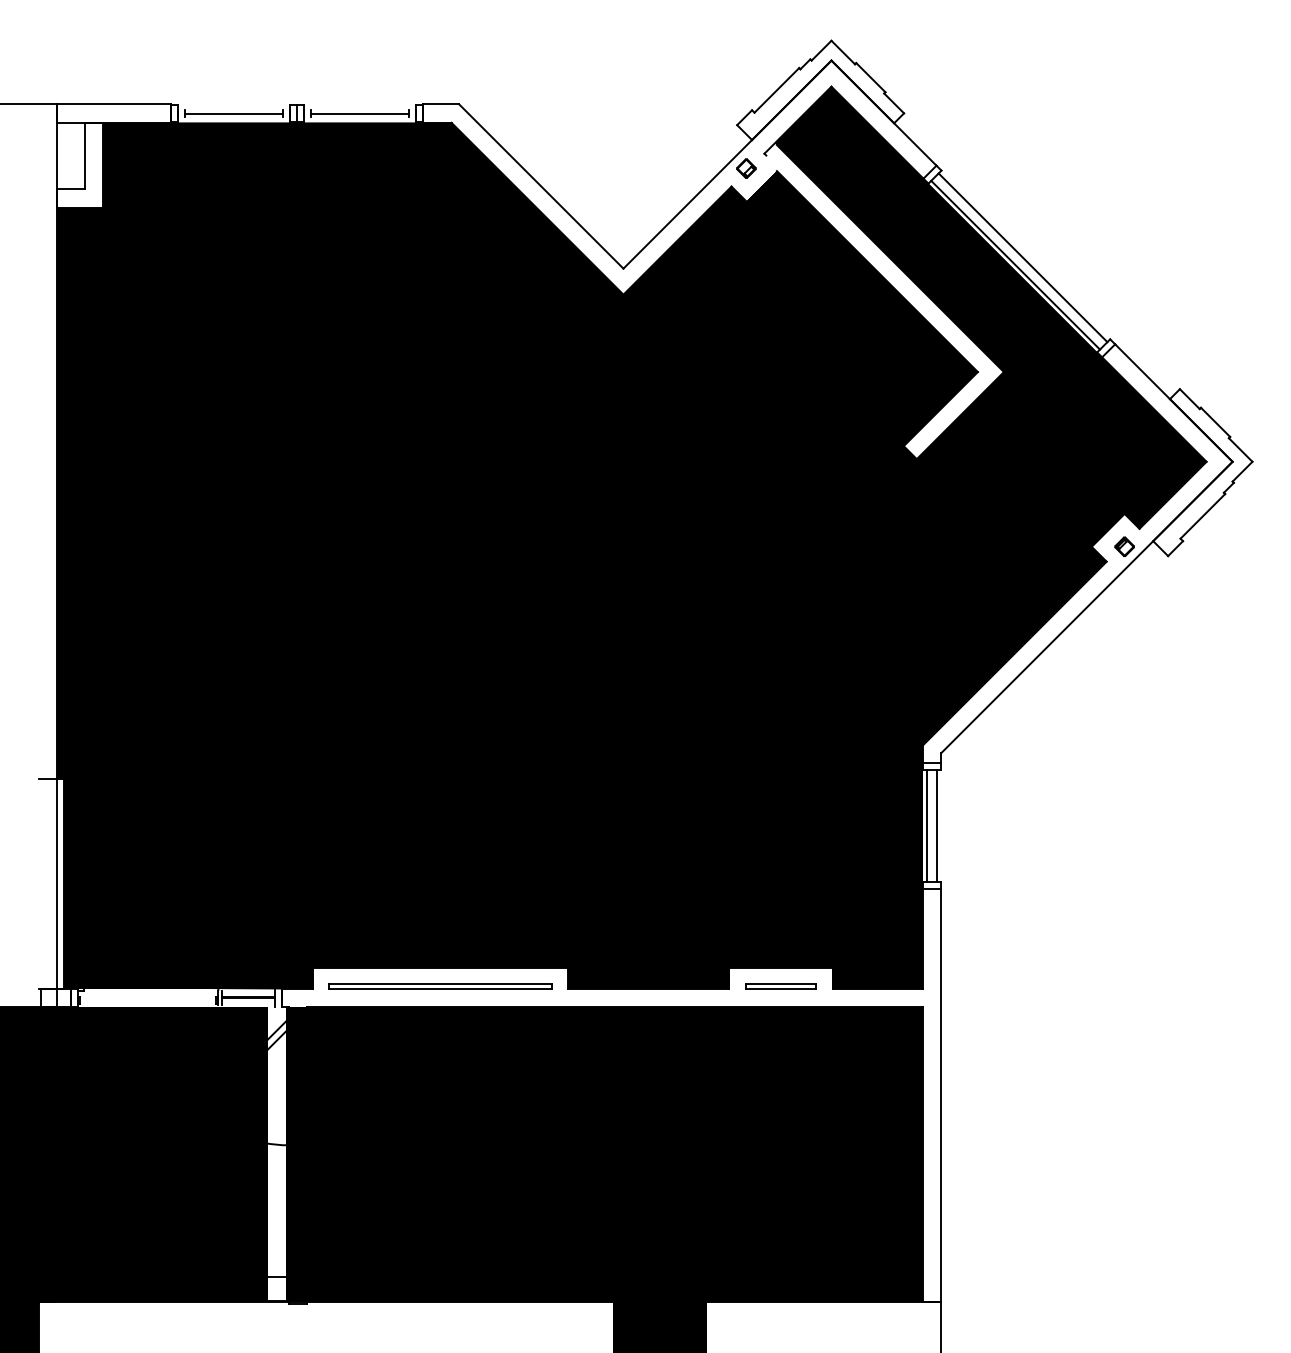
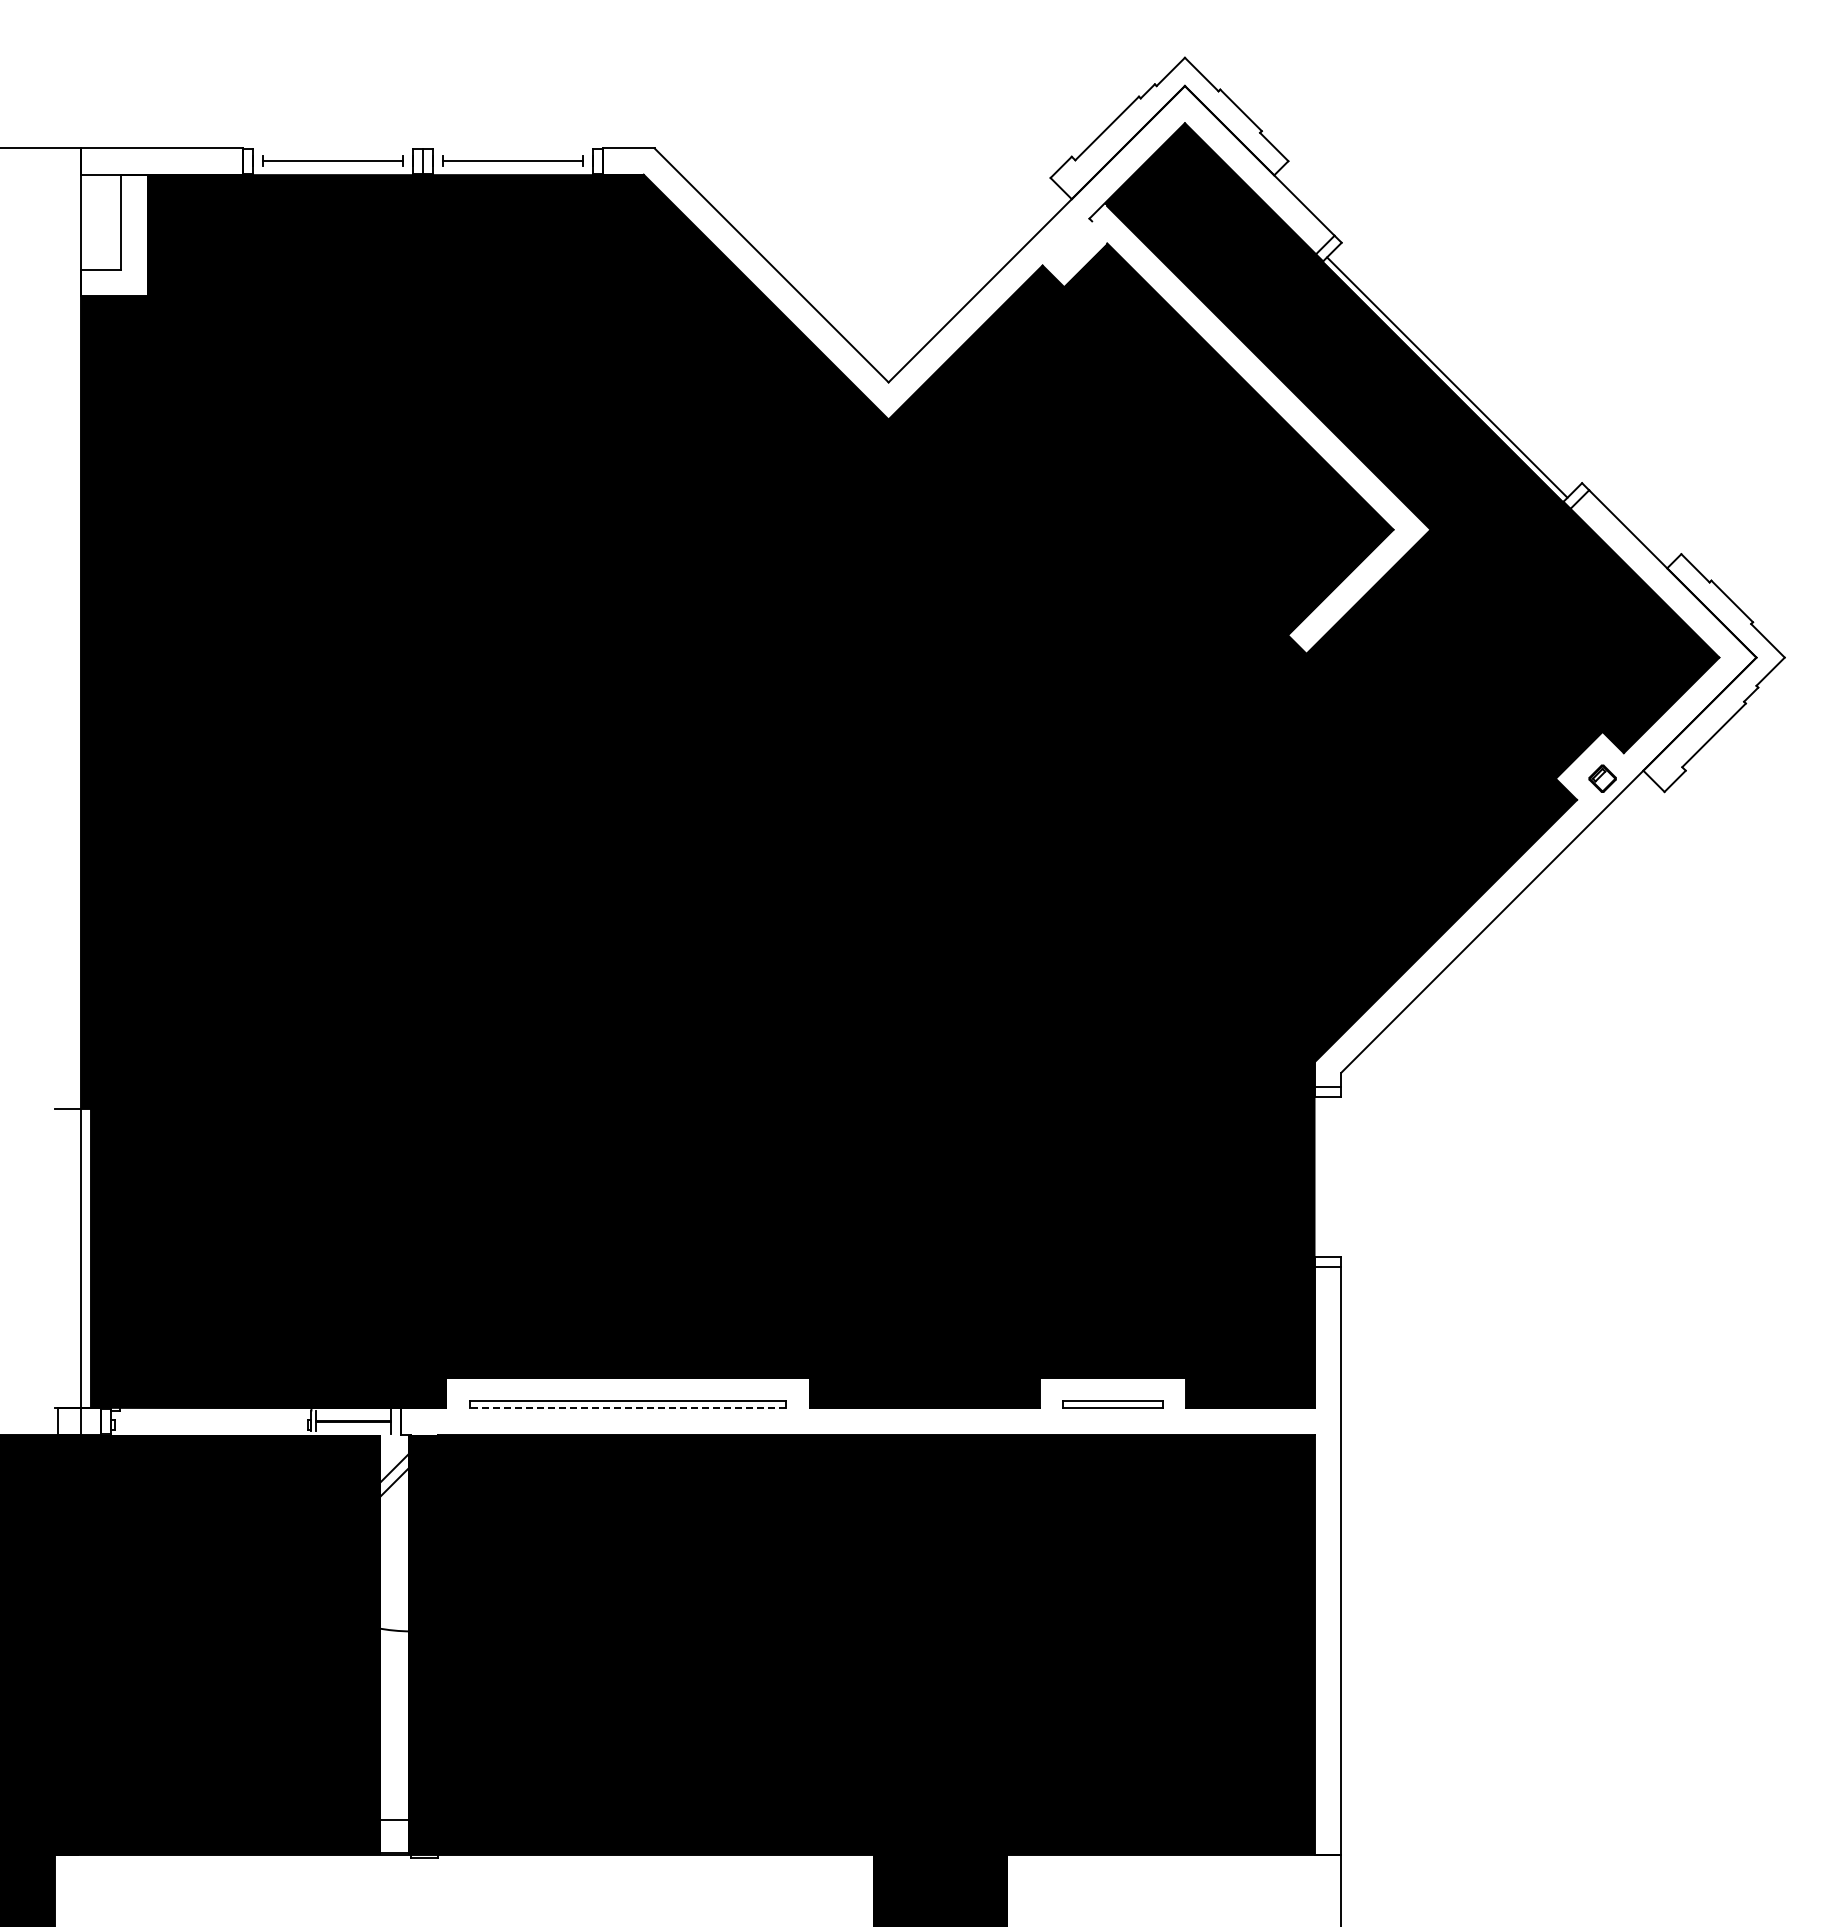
part: (746, 168) -> (1063, 239), removed
line: (1022, 257) -> (1457, 366), removed
line: (926, 826) -> (1320, 1176), removed
line: (937, 826) -> (1335, 1176), removed
line: (440, 988) -> (627, 1408), solid -> dashed

